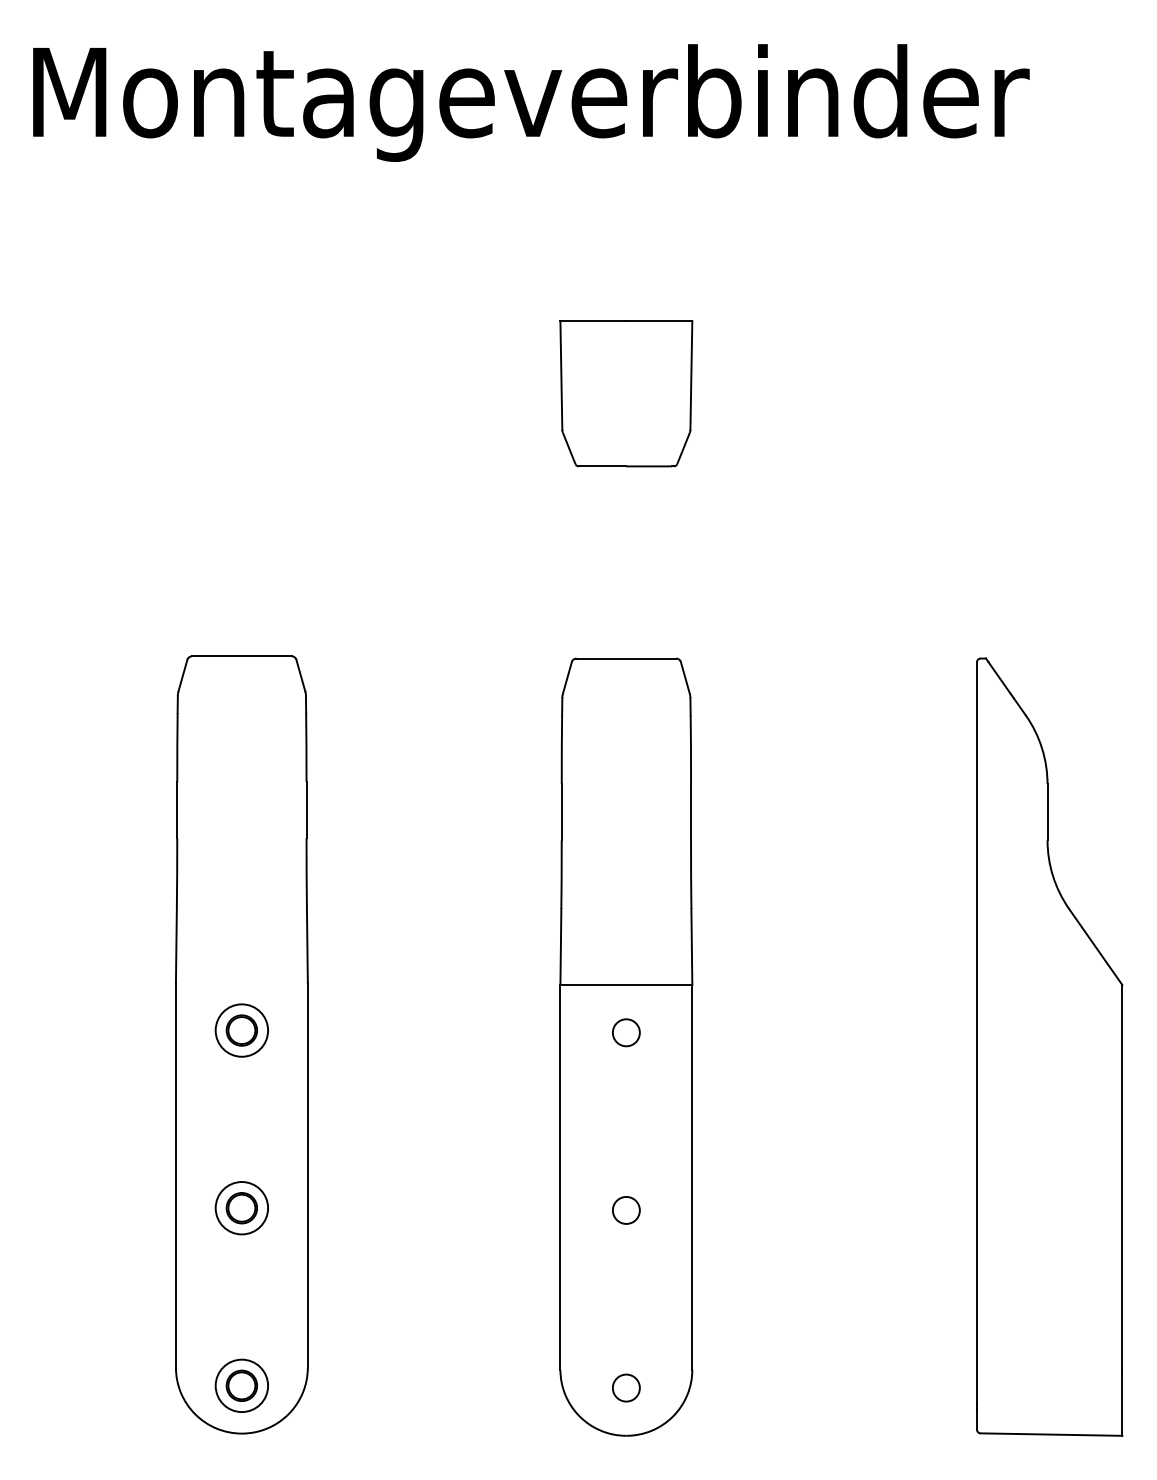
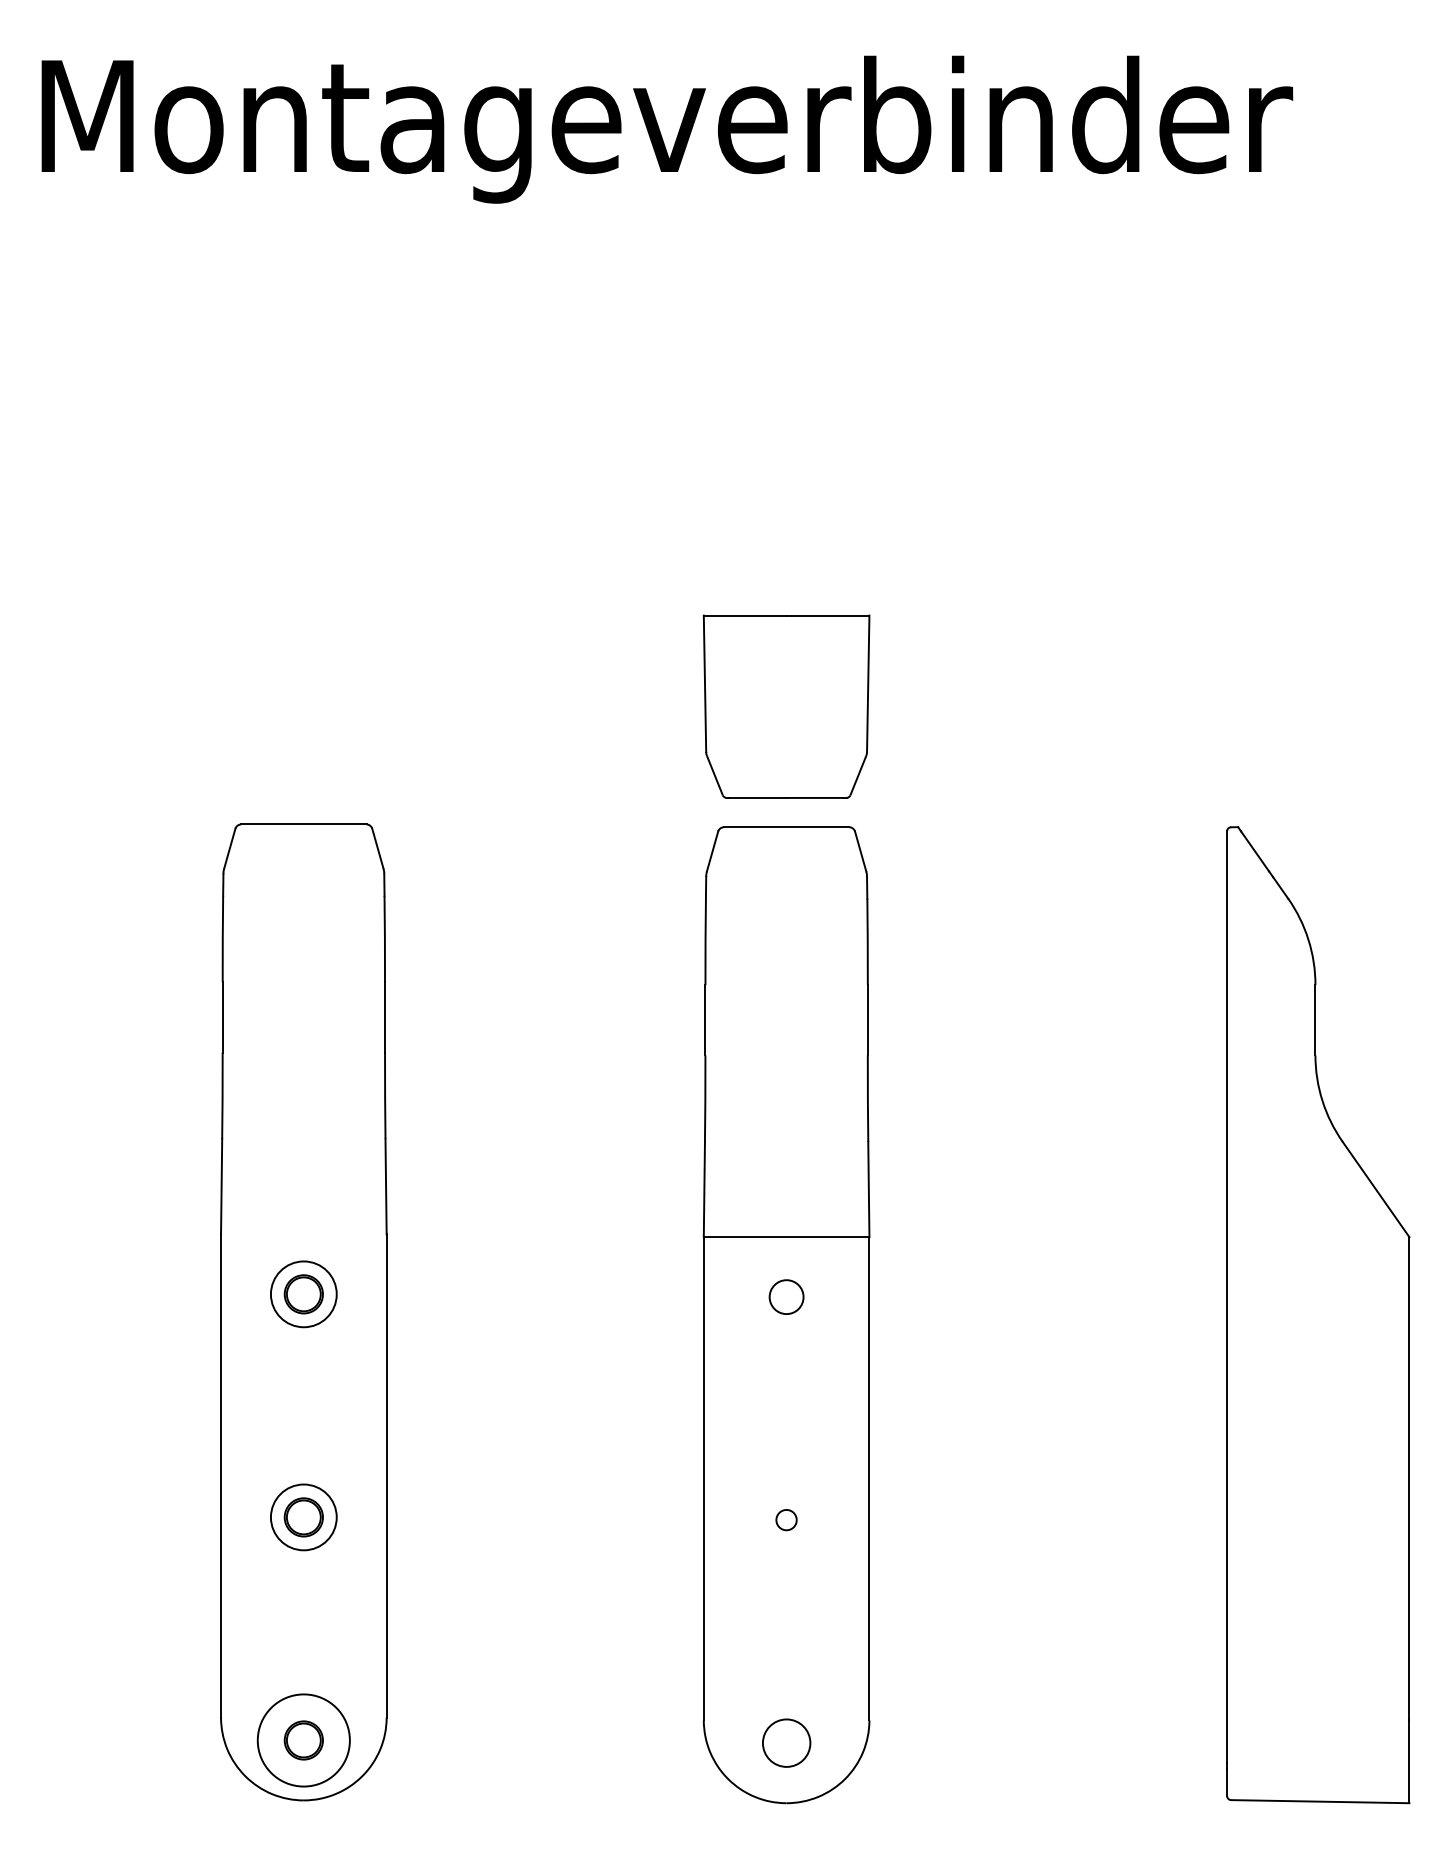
part: (626, 393) -> (786, 706), moved
circle: (626, 1209) -> (786, 1519), size x0.6
circle: (241, 1385) -> (303, 1740), size x1.4
circle: (626, 1388) -> (786, 1743), size x1.4

